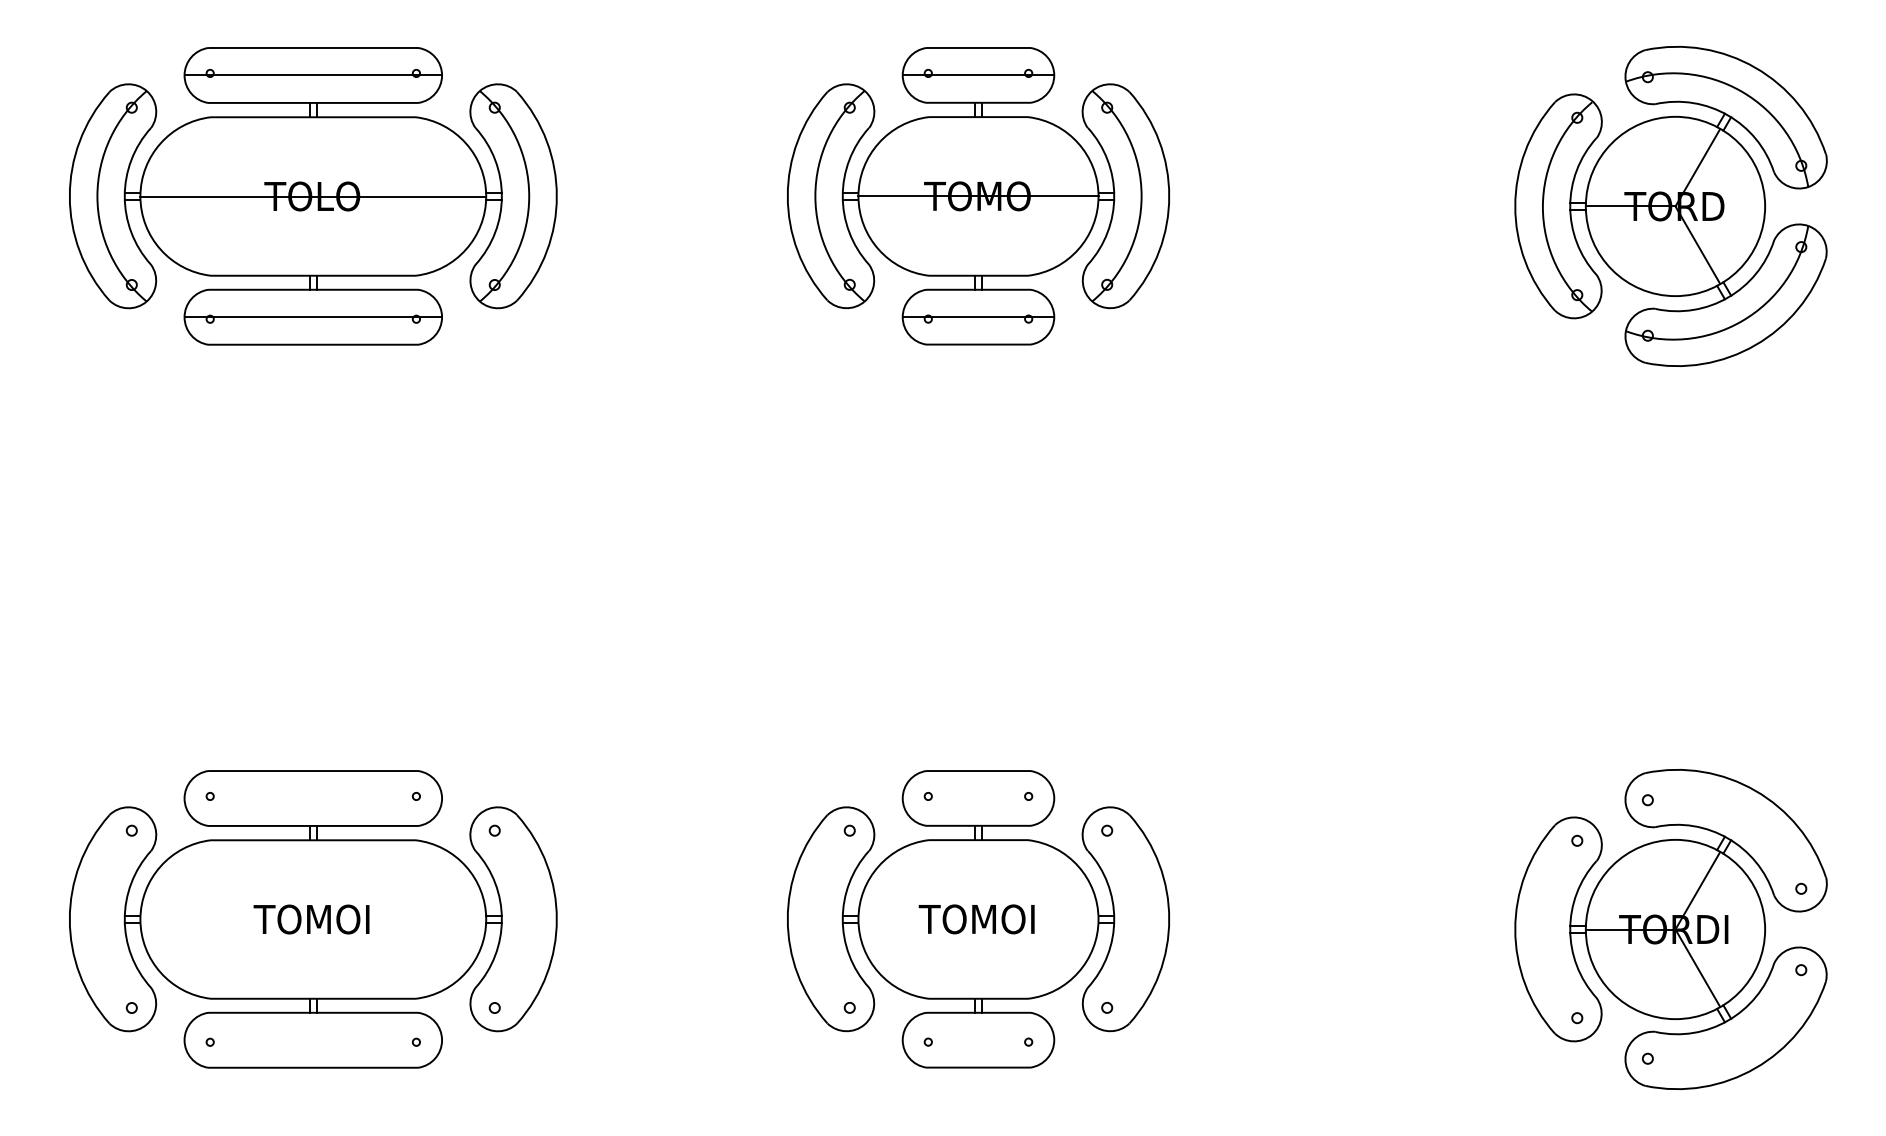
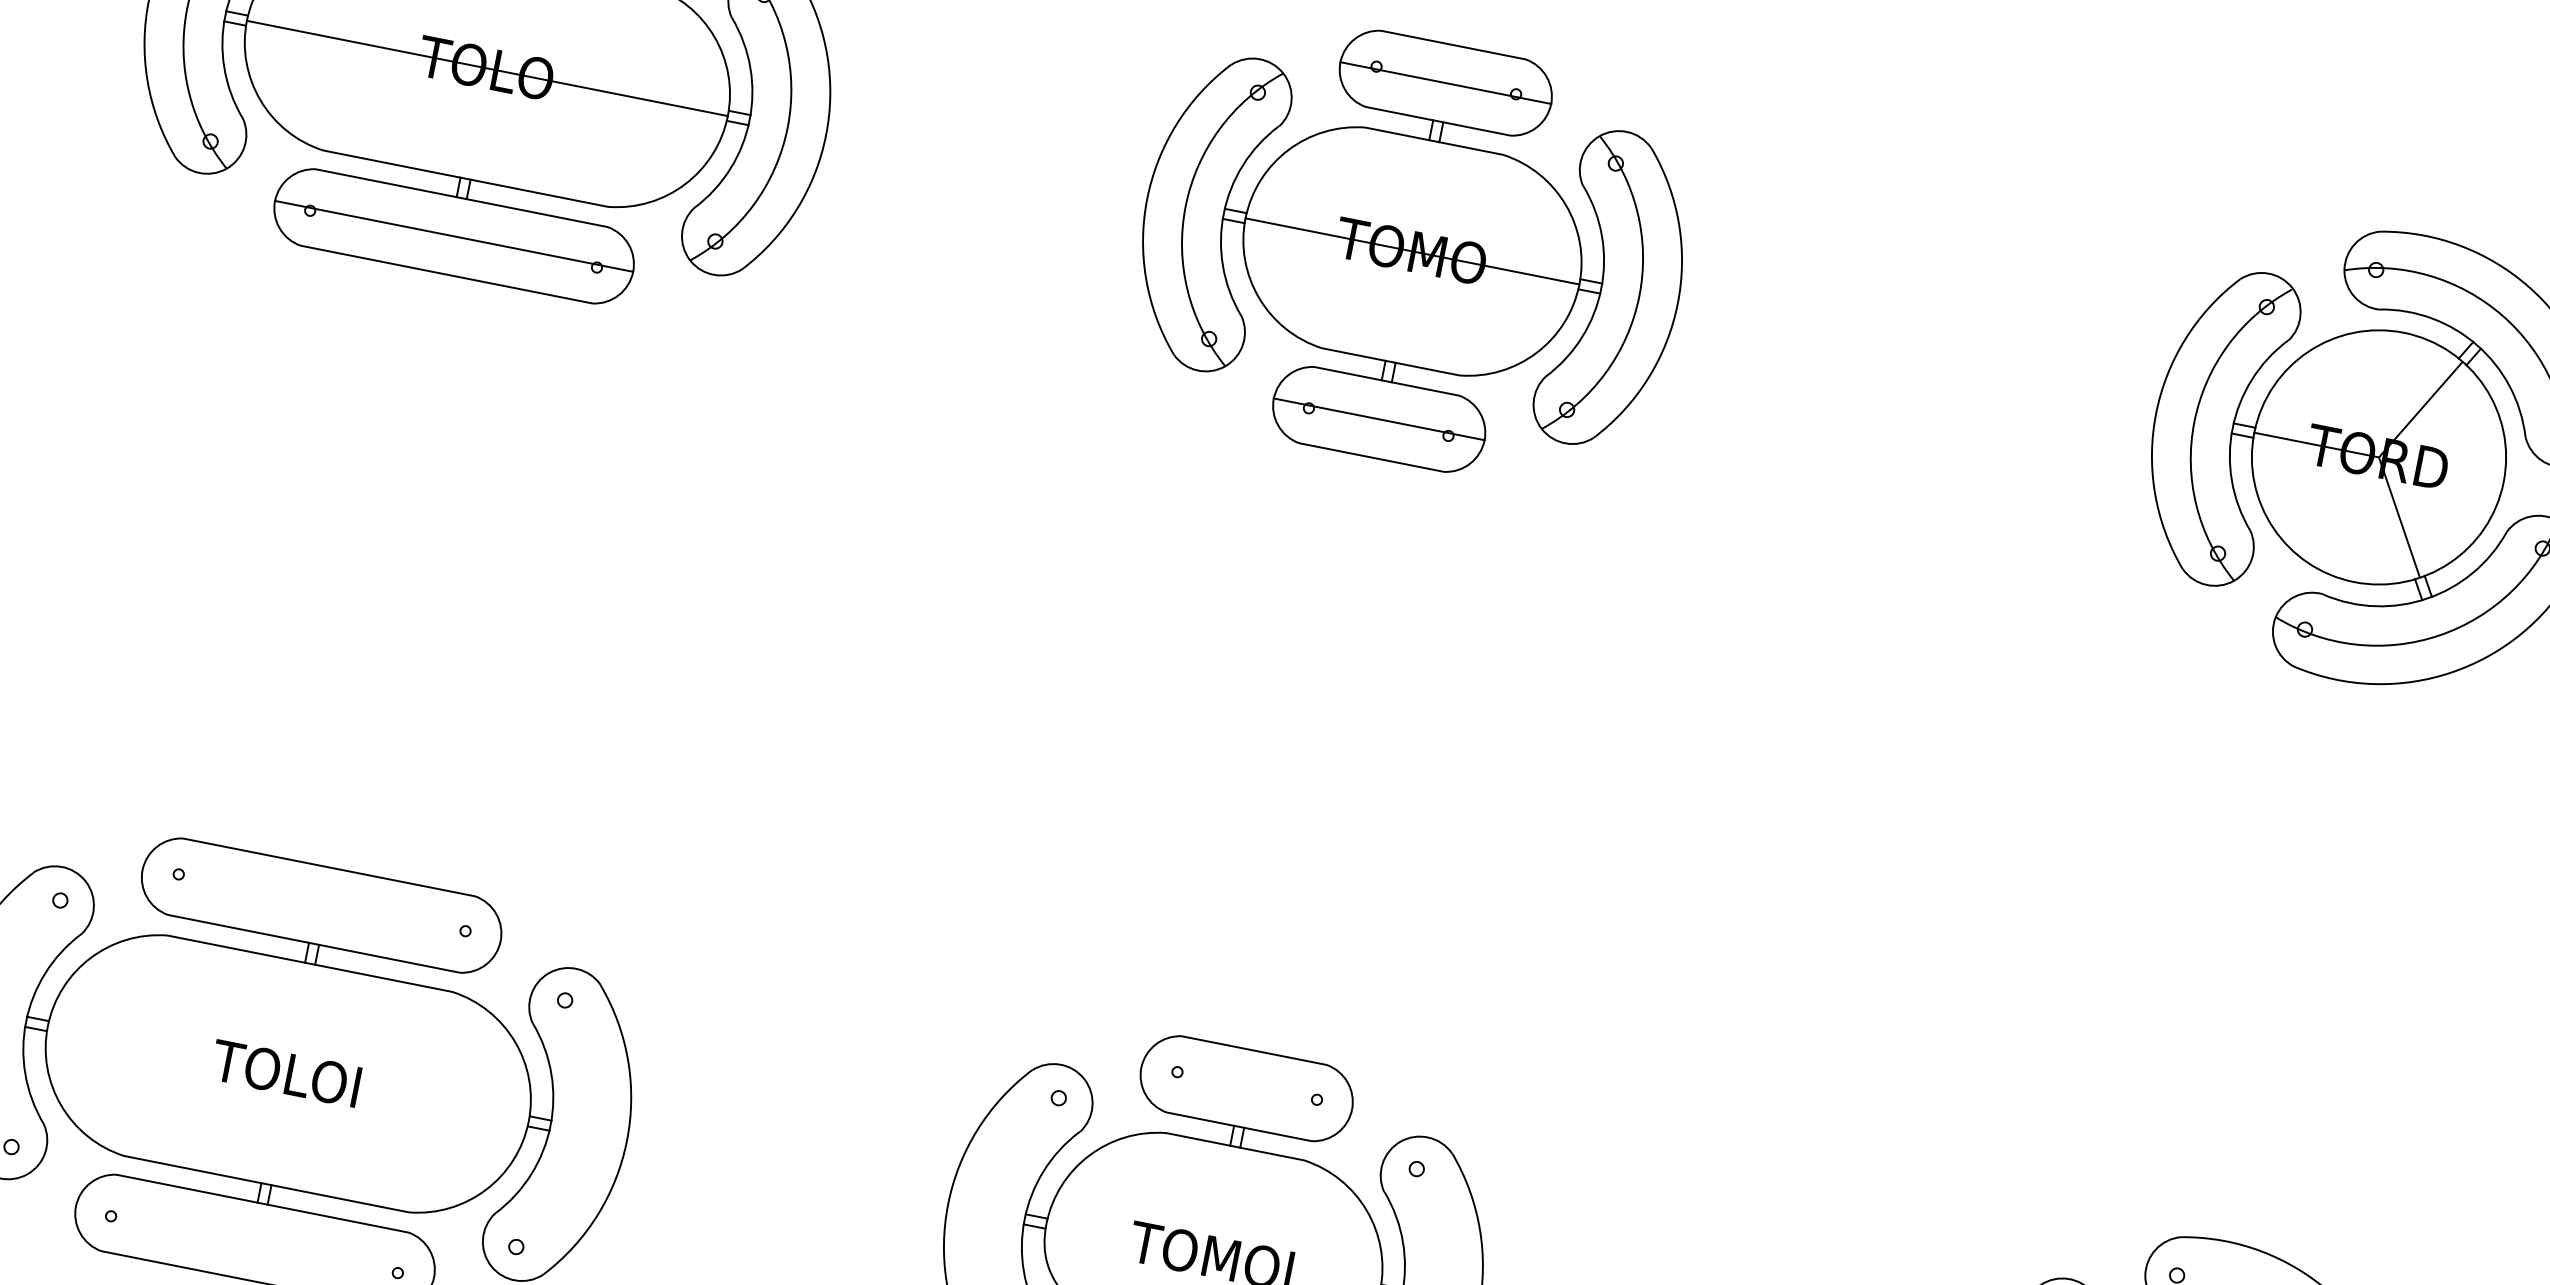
text: (311, 919) -> (285, 1073), TOMOI -> TOLOI

